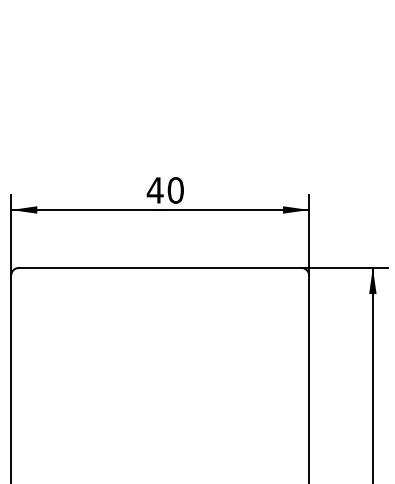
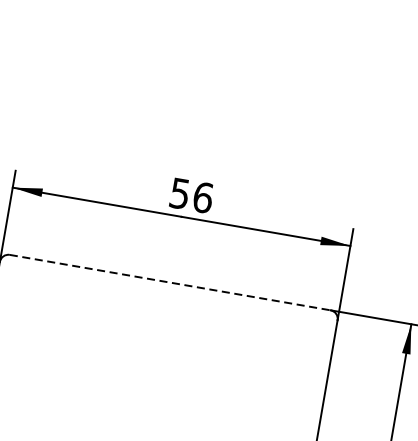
text: (164, 190) -> (190, 195), 40 -> 56
line: (160, 268) -> (170, 283), solid -> dashed

